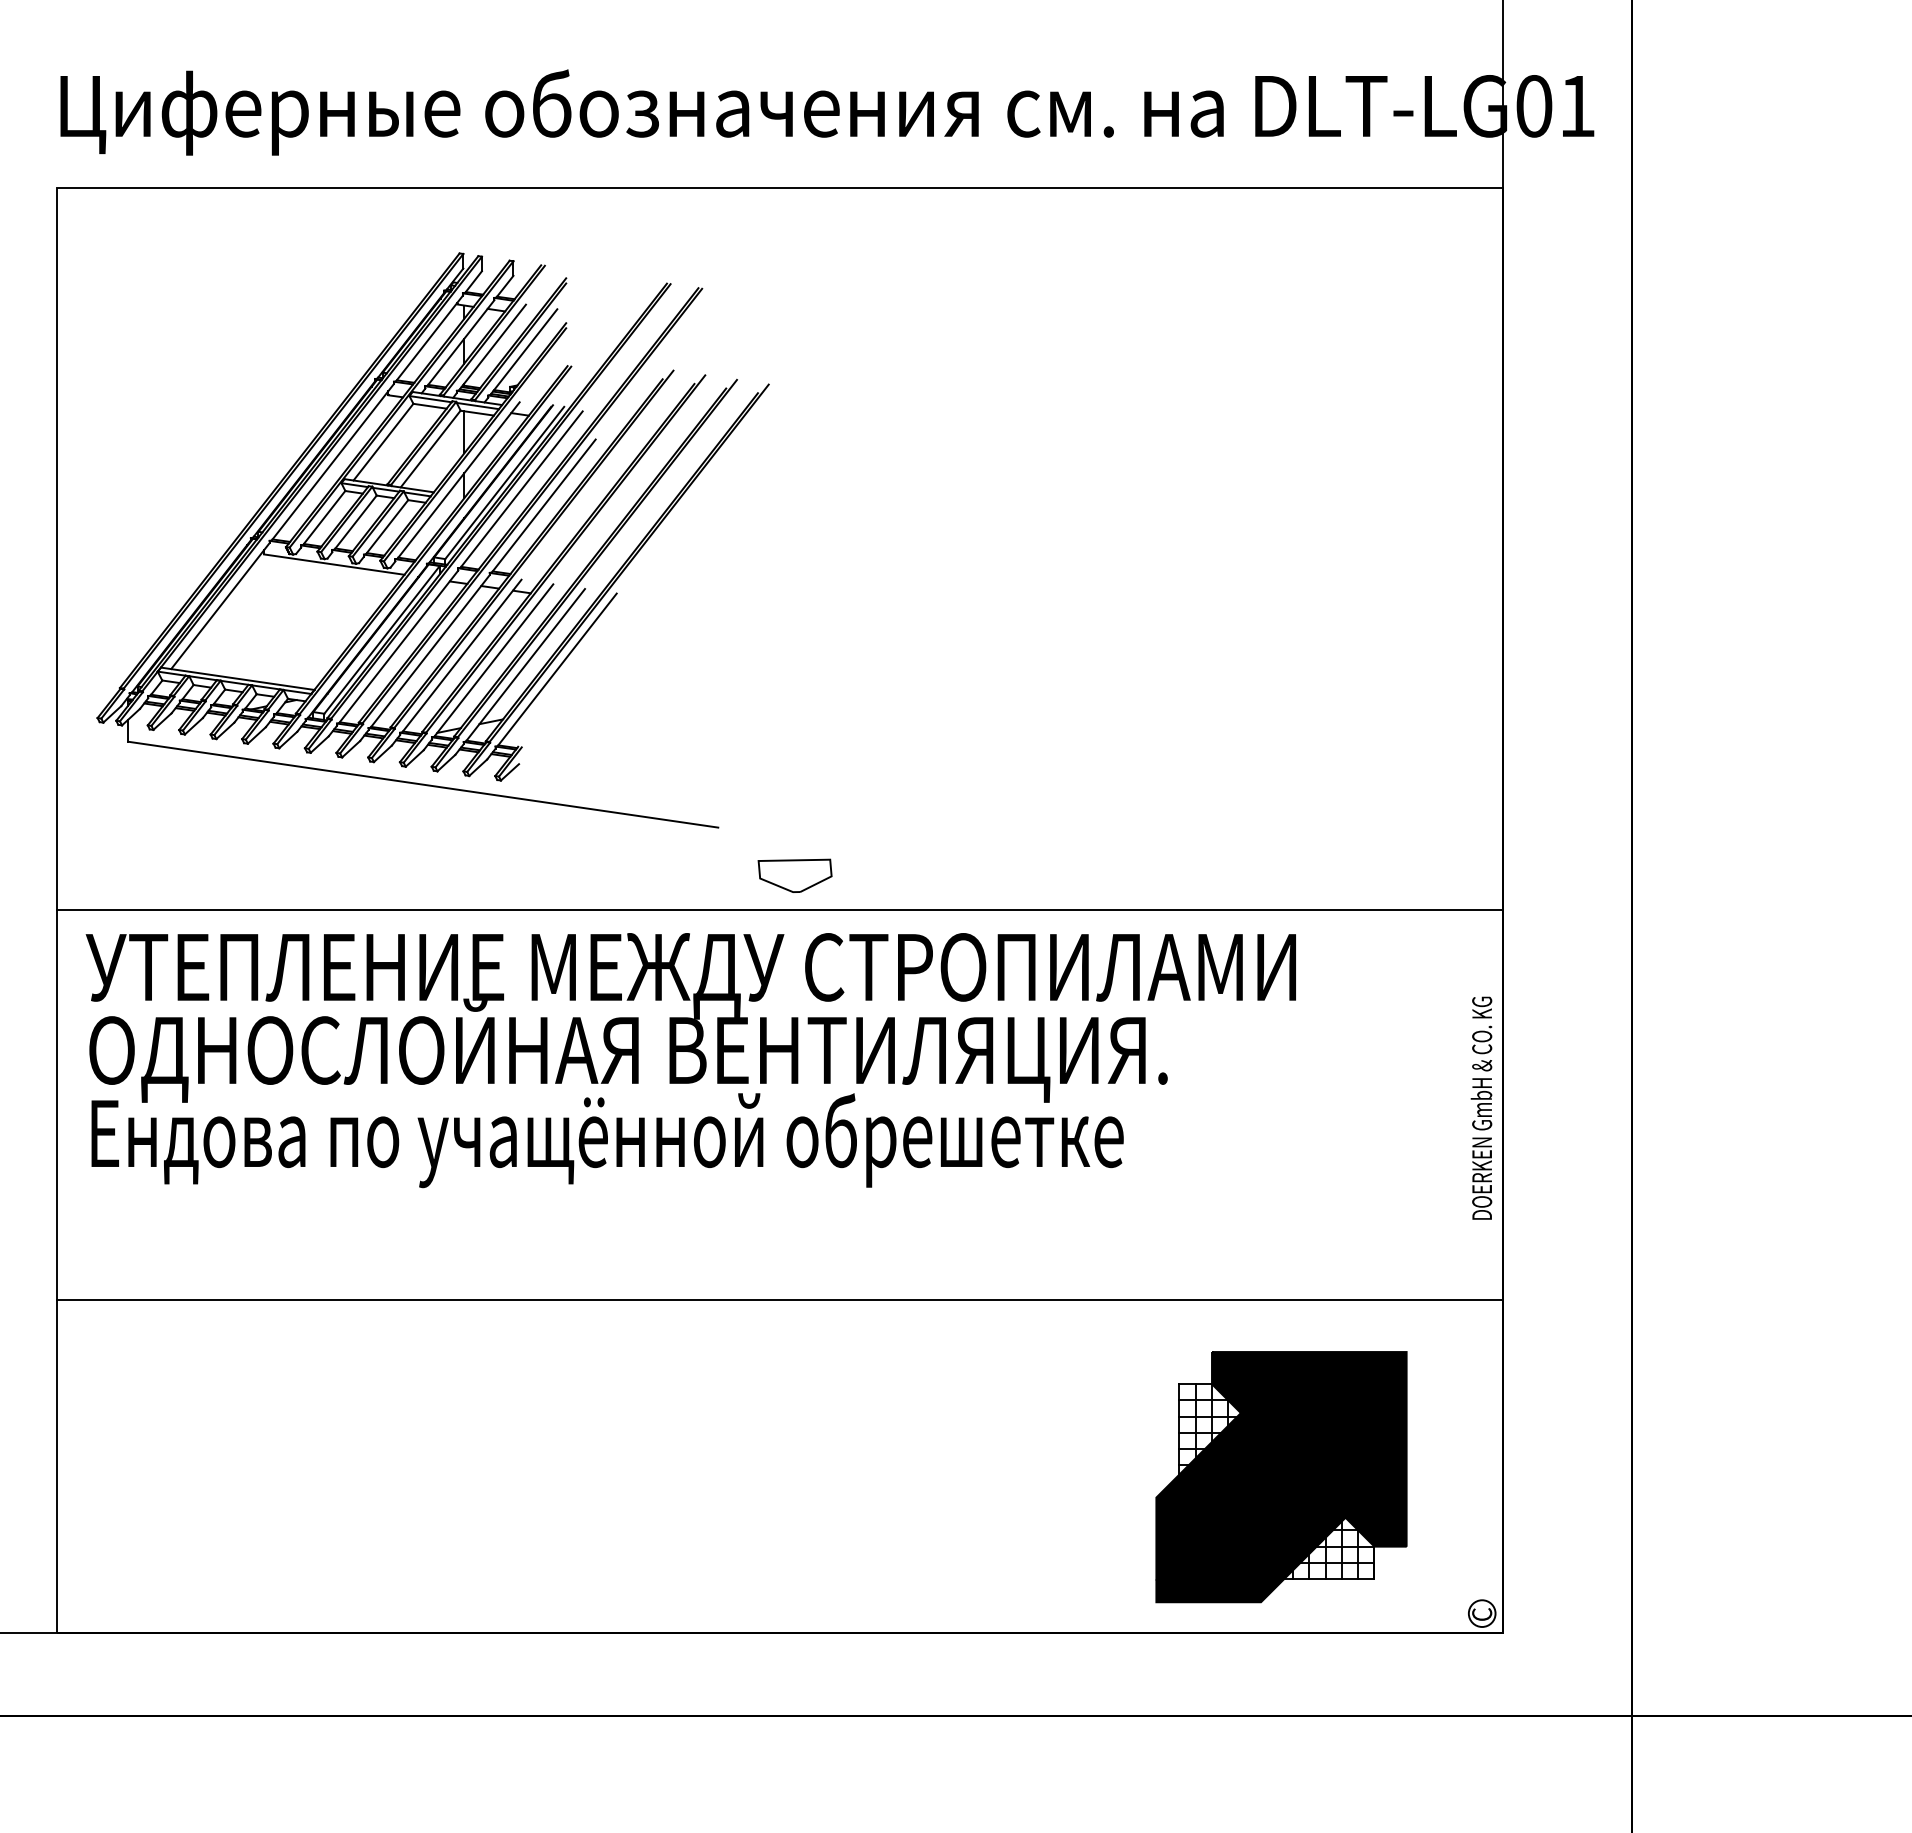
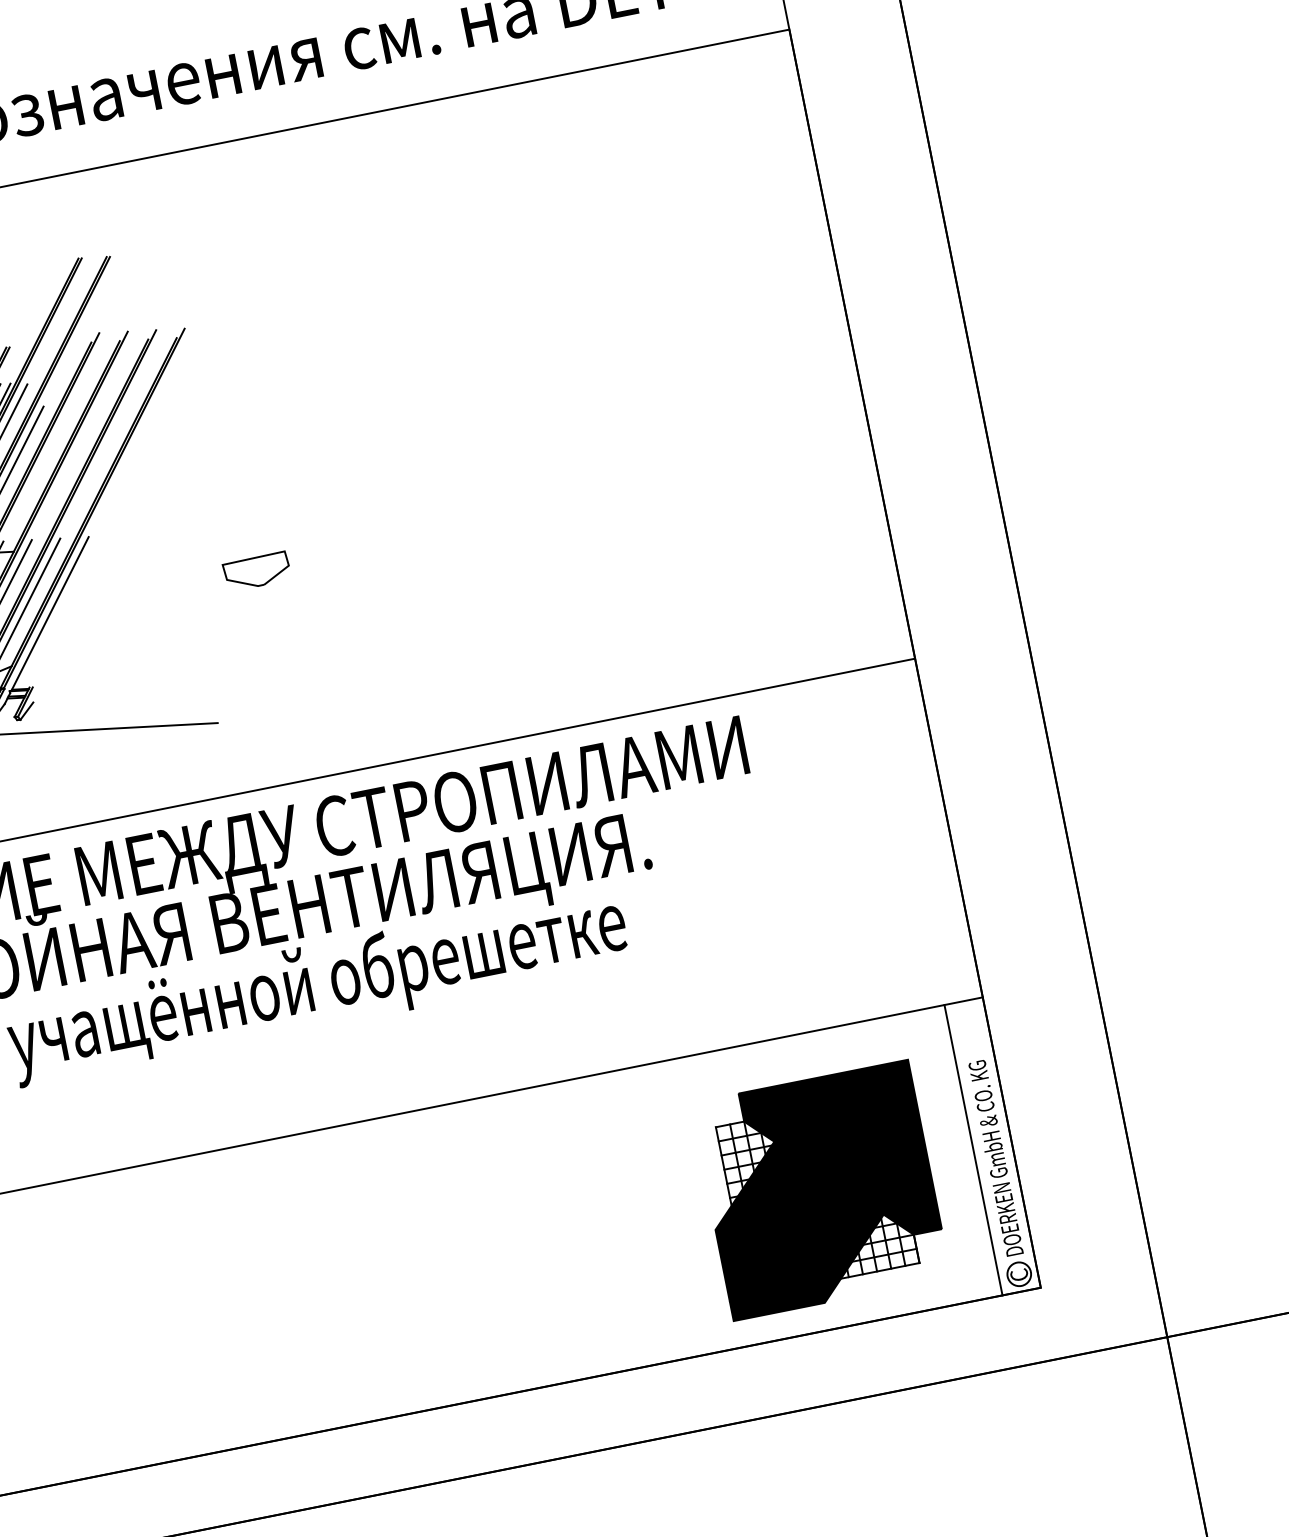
part: (794, 875) -> (256, 571), moved
text: (1481, 1107) -> (995, 1157), moved
line: (1459, 1466) -> (973, 1150), added

